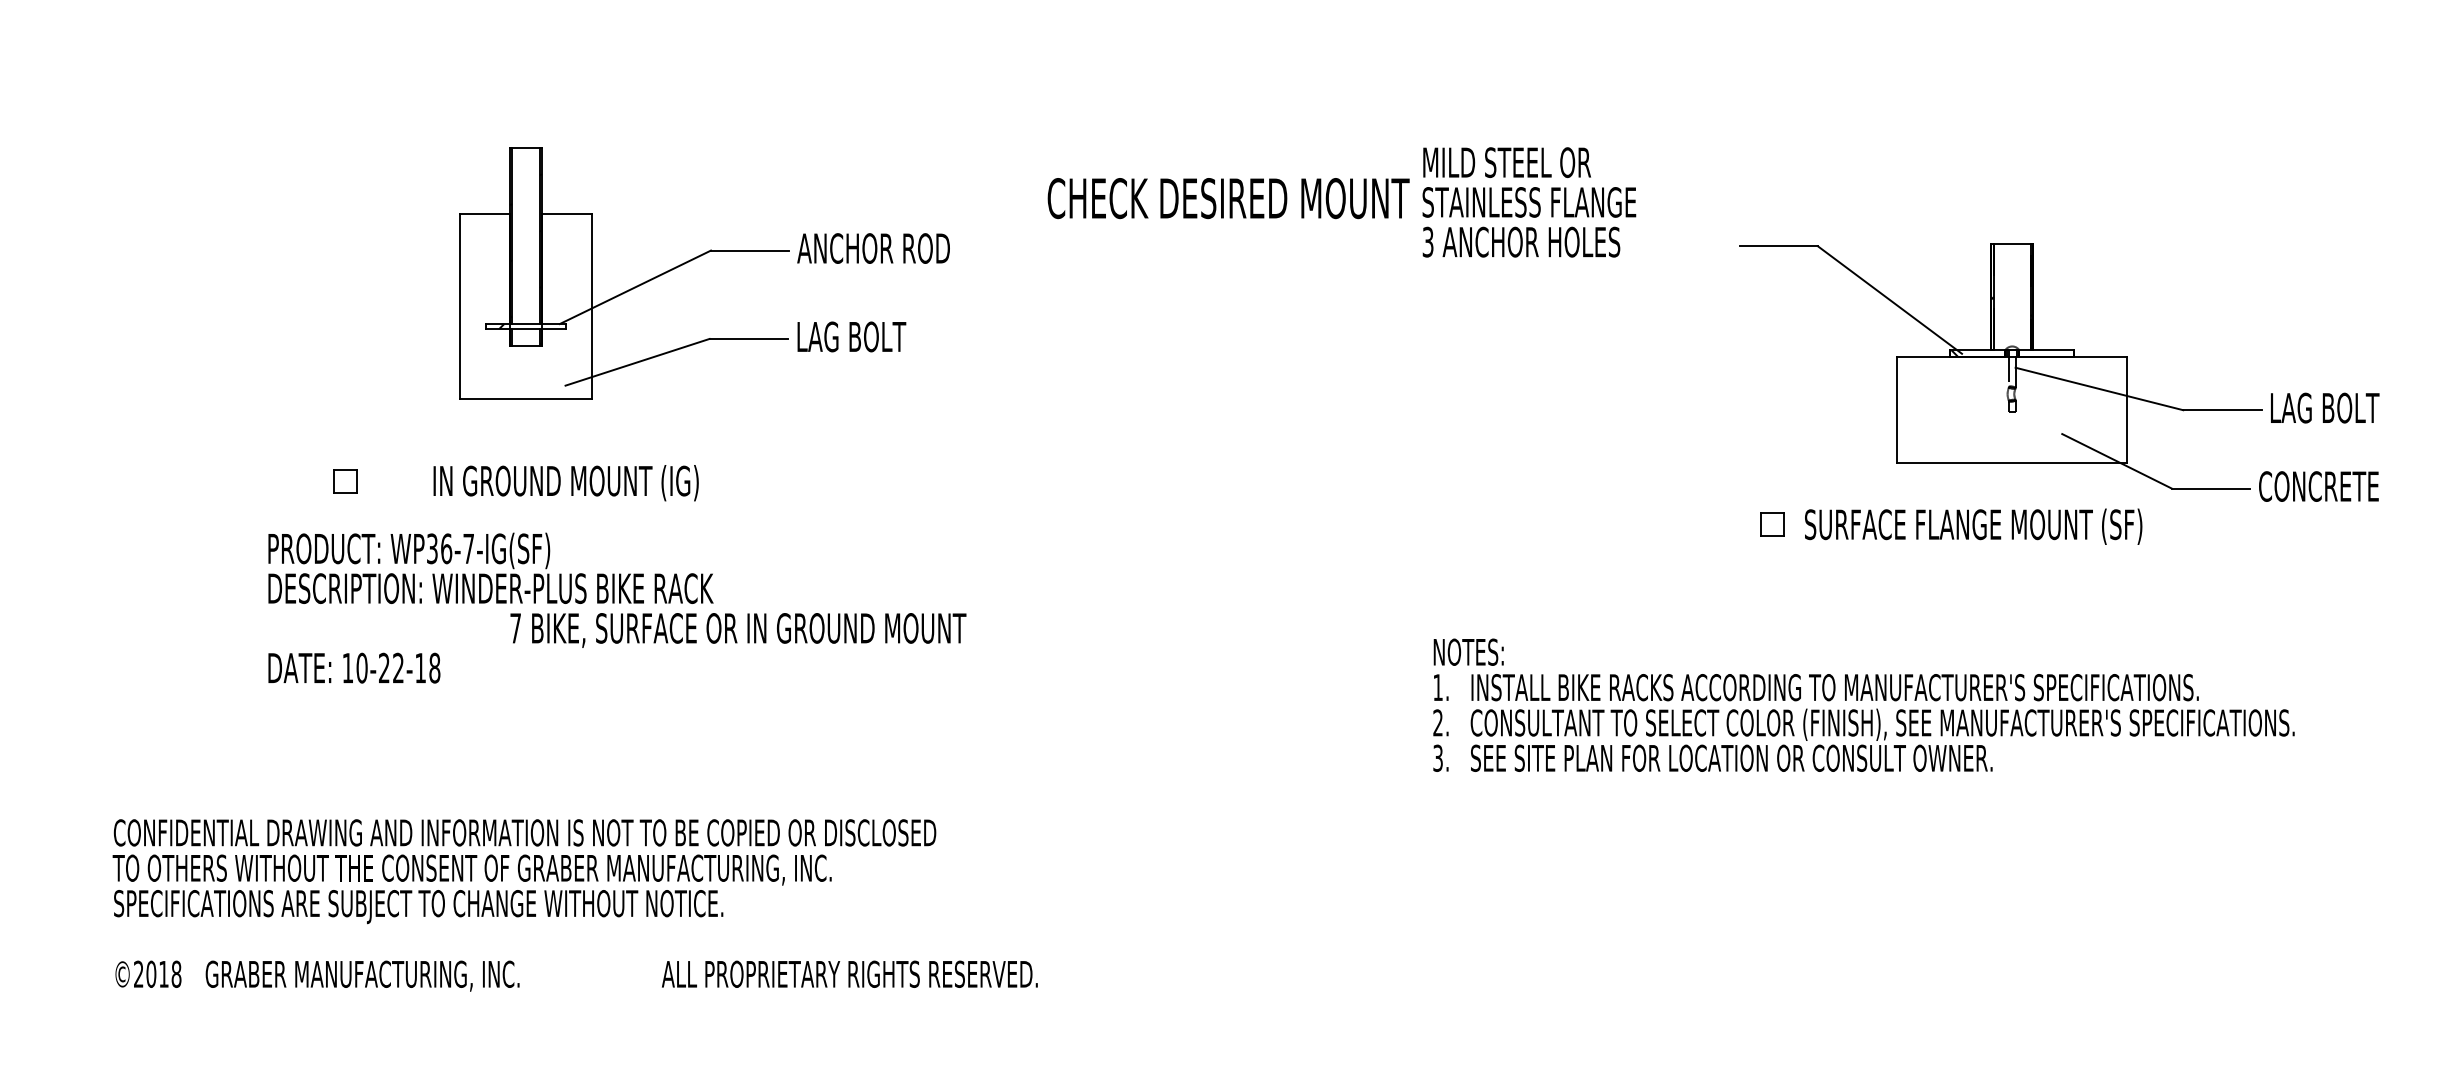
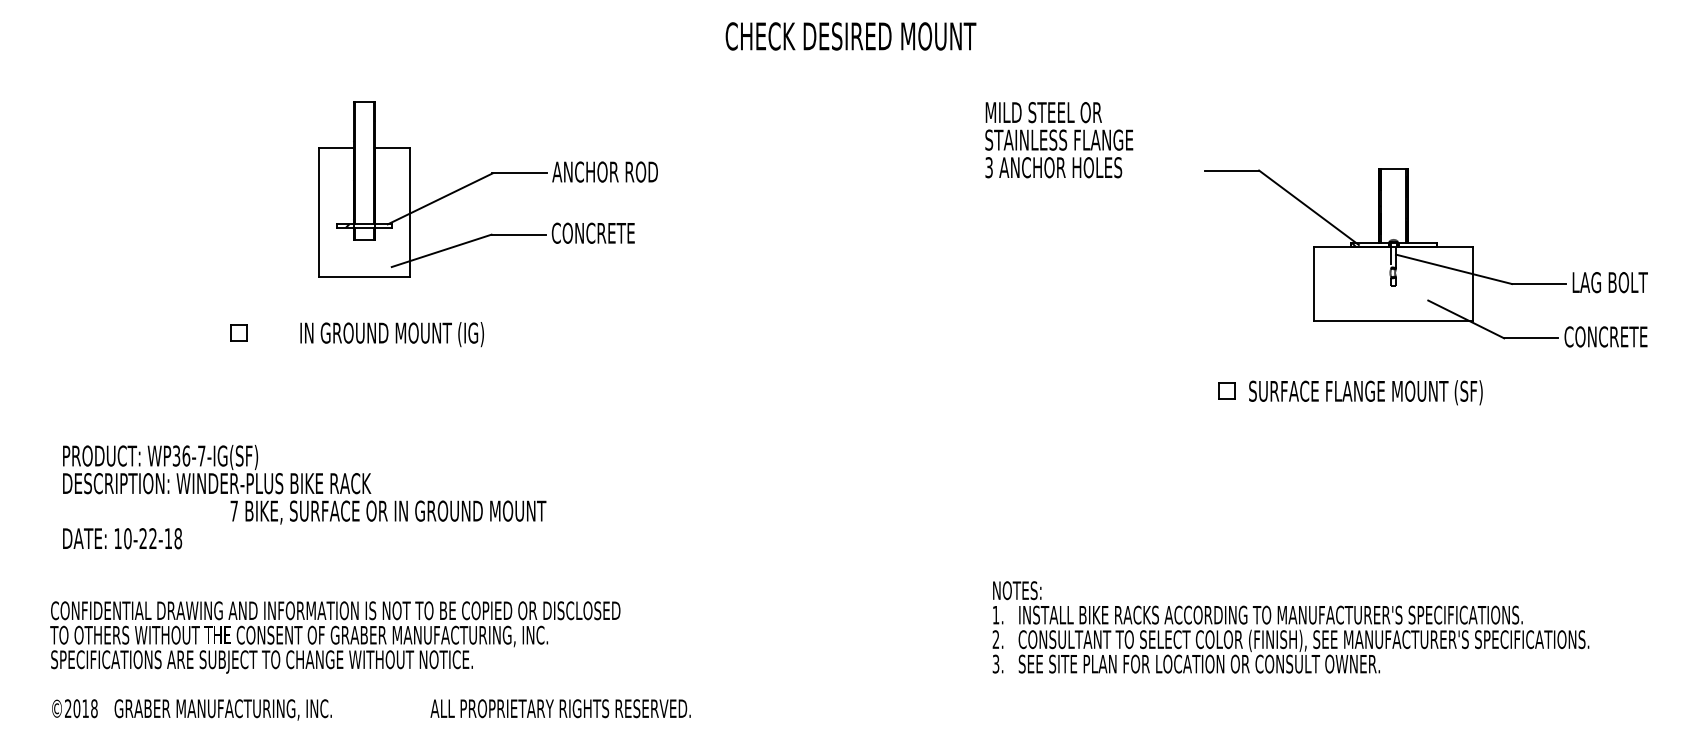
text: (1227, 198) -> (850, 36), moved
text: (855, 335) -> (592, 232), LAG BOLT -> CONCRETE
part: (1951, 526) -> (1350, 392), moved
text: (617, 608) -> (304, 497), moved
text: (1863, 705) -> (1290, 627), moved
text: (575, 904) -> (370, 660), moved

